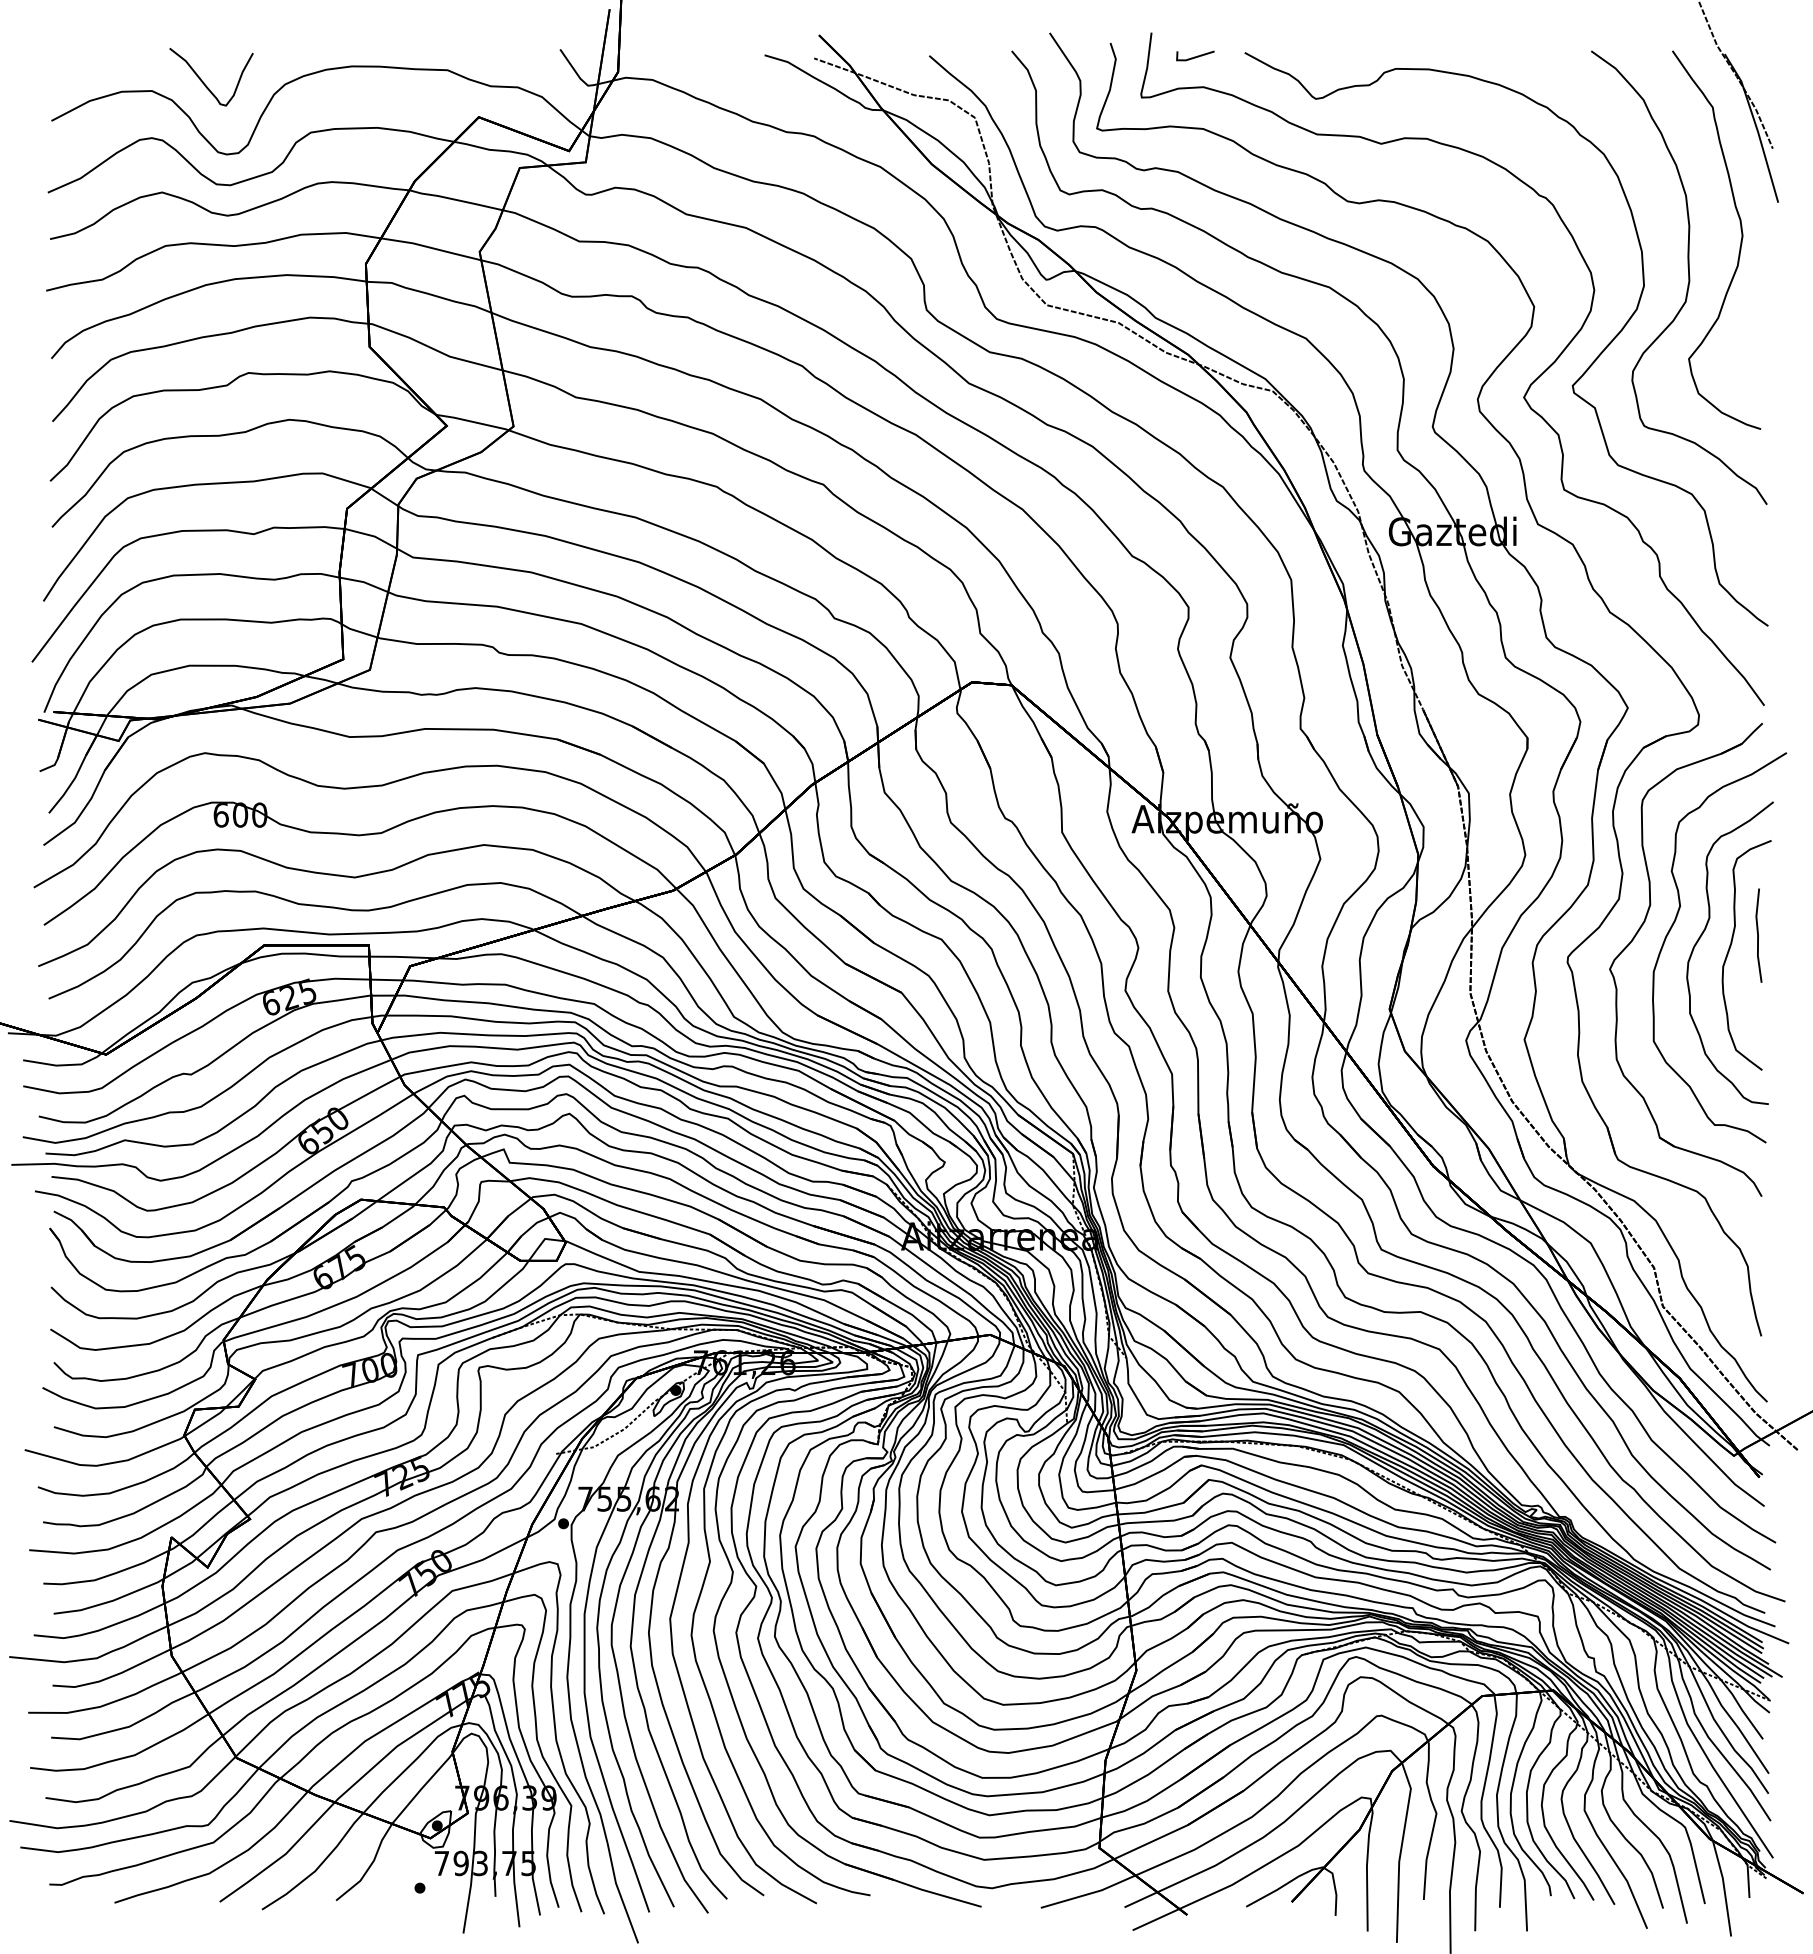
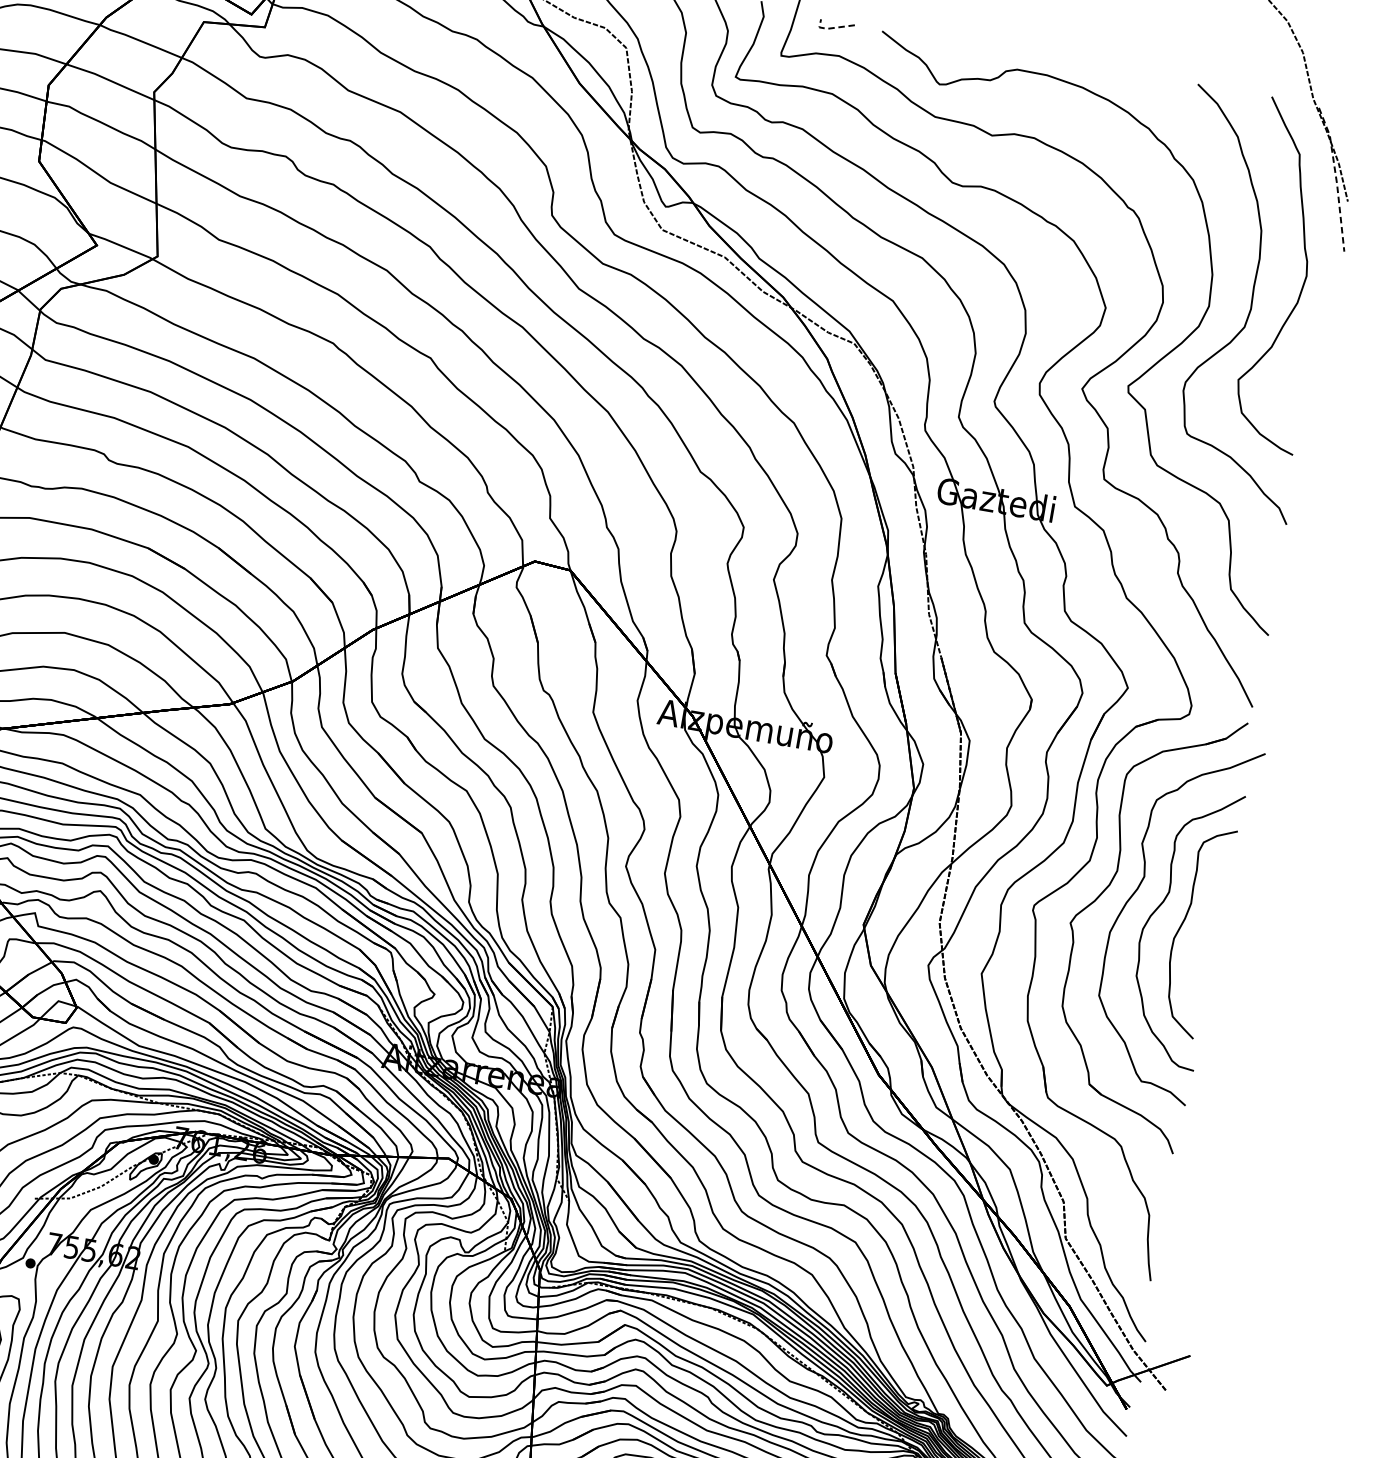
line: (1190, 58) -> (831, 27), solid -> dashed
line: (1756, 126) -> (1336, 178), solid -> dashed
line: (1758, 935) -> (1211, 915), removed

